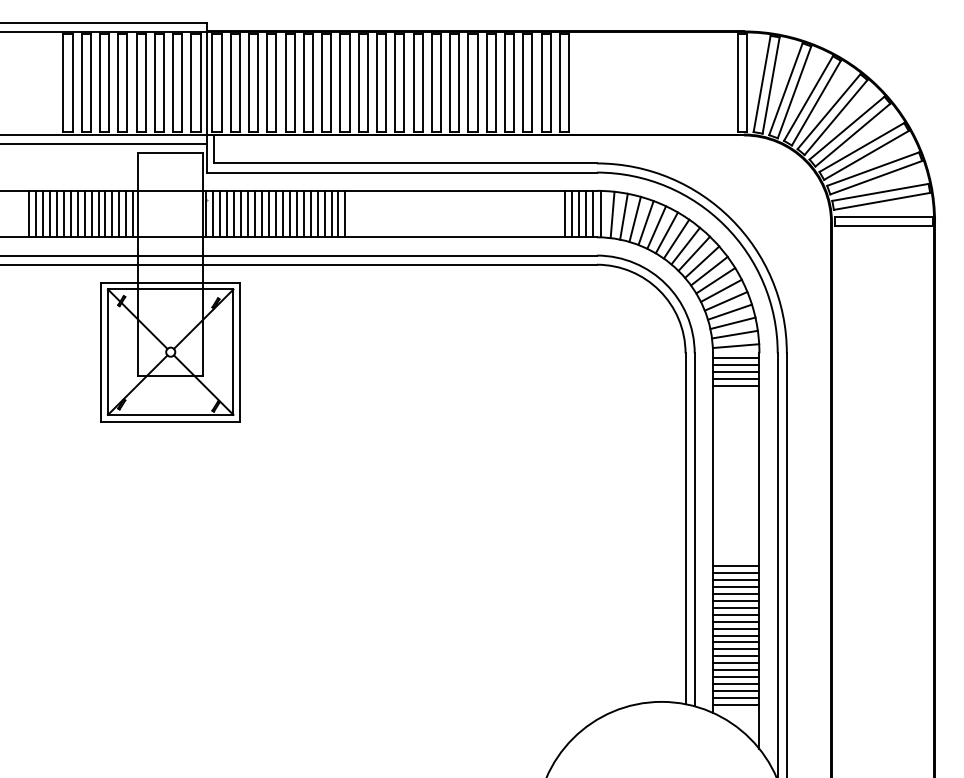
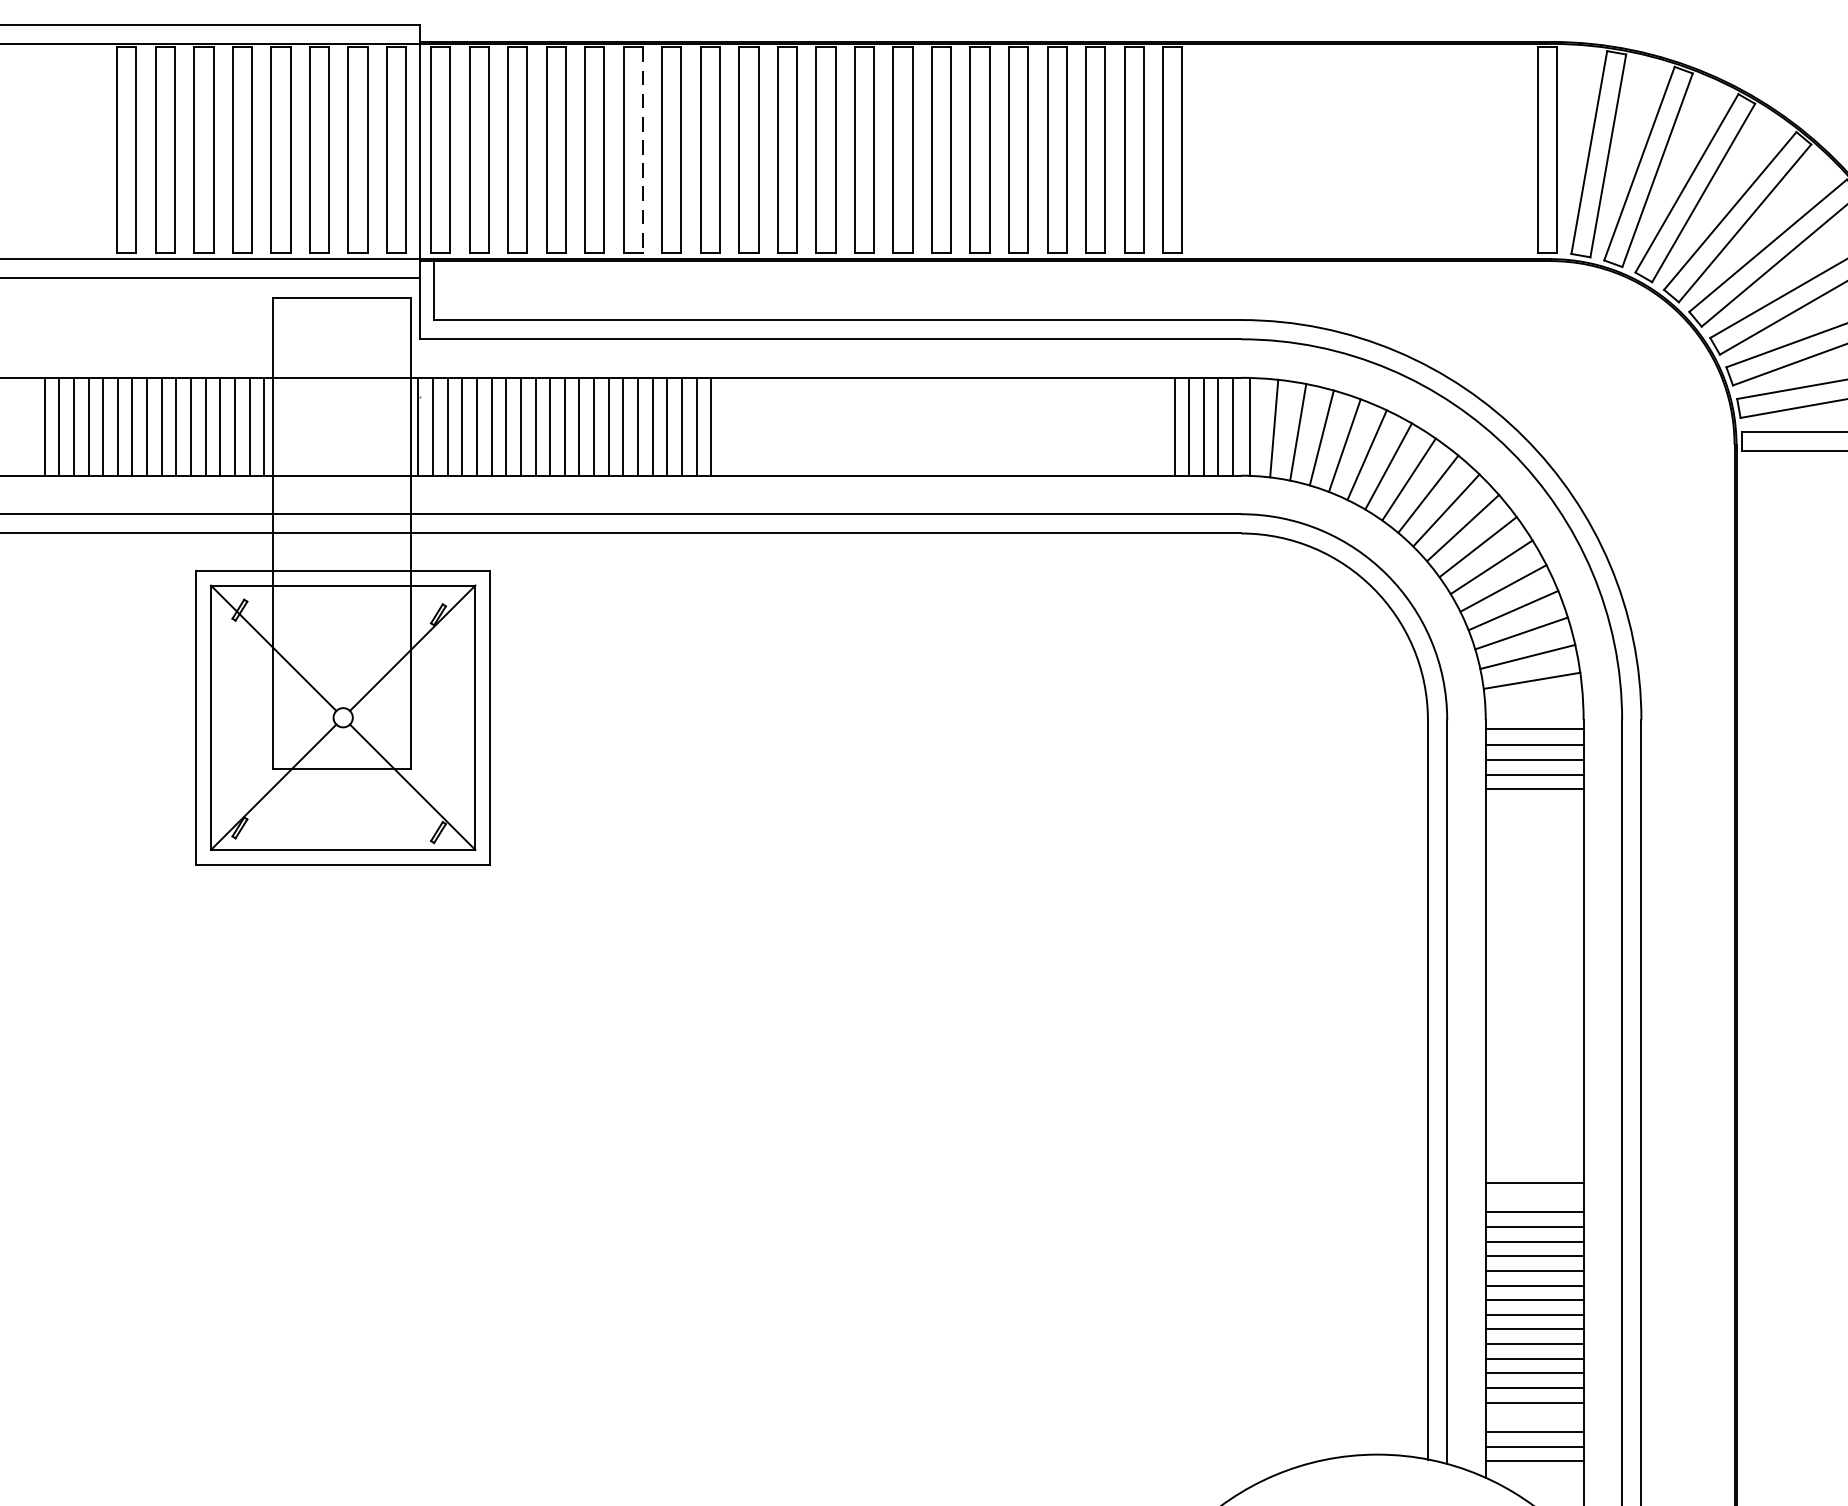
line: (313, 82) -> (643, 149), solid -> dashed
line: (735, 346) -> (1533, 705), removed
line: (735, 566) -> (1533, 1169), removed
line: (735, 579) -> (1533, 1196), removed
line: (735, 684) -> (1533, 1417), removed

